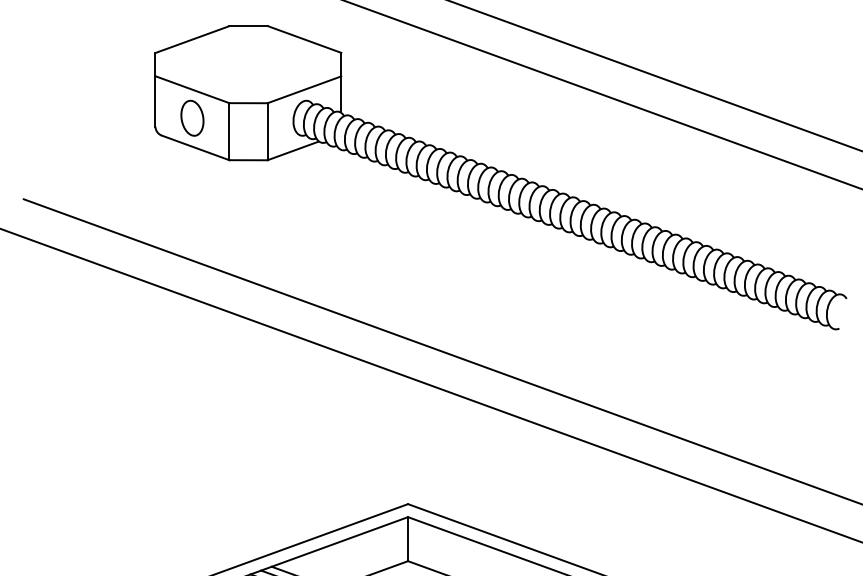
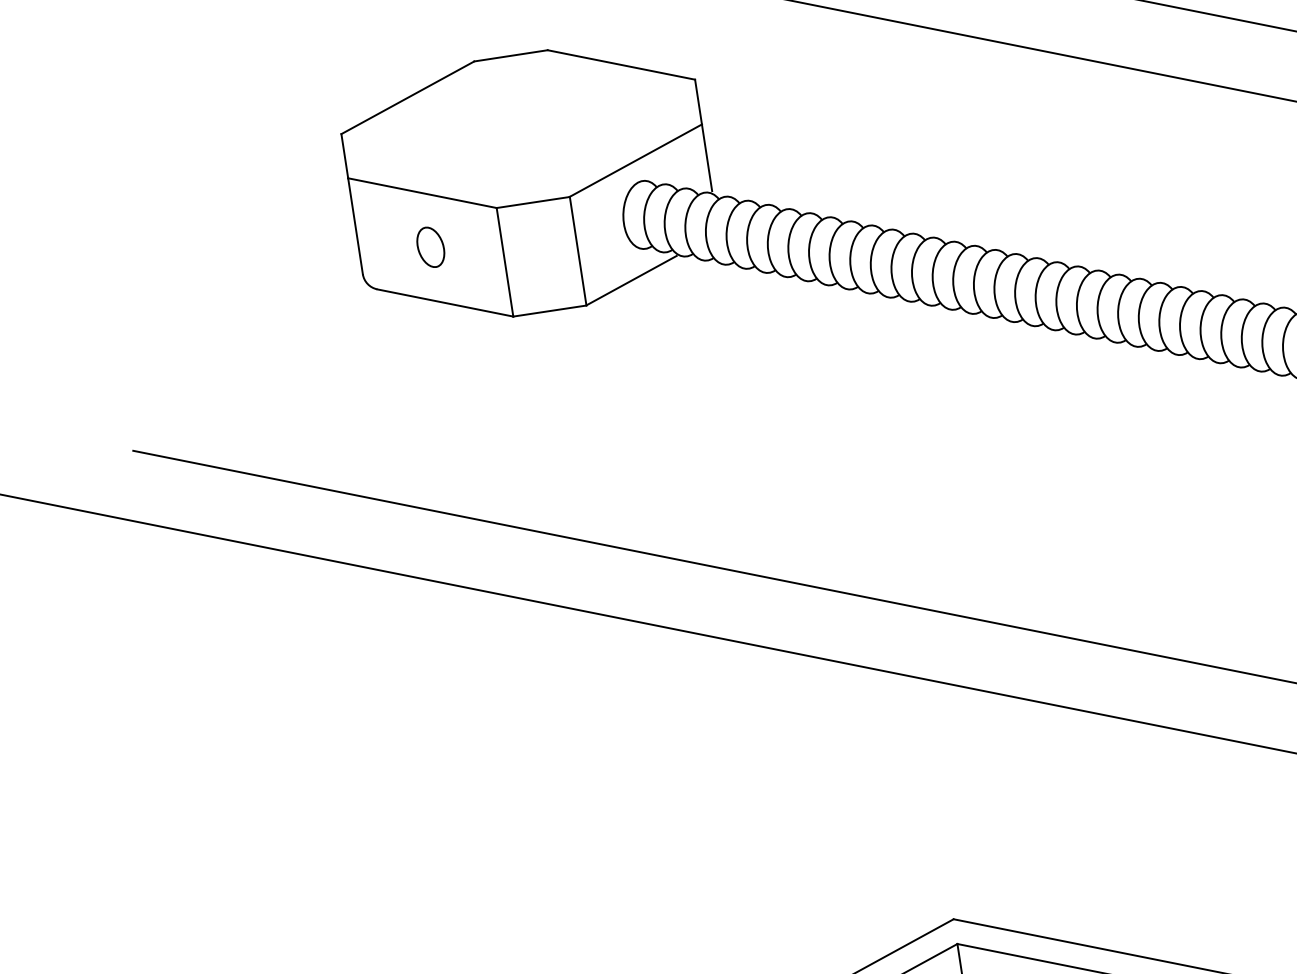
part: (192, 117) -> (430, 246), size x0.6

